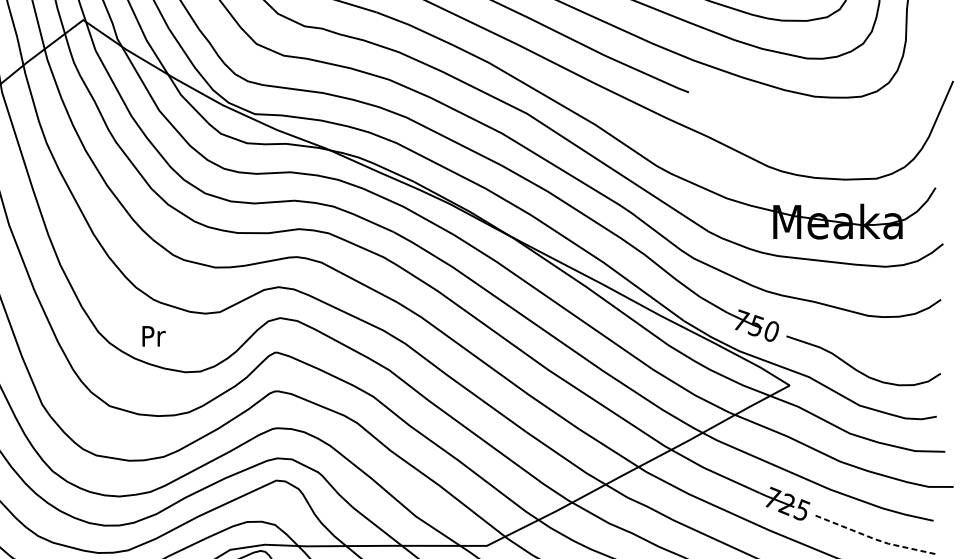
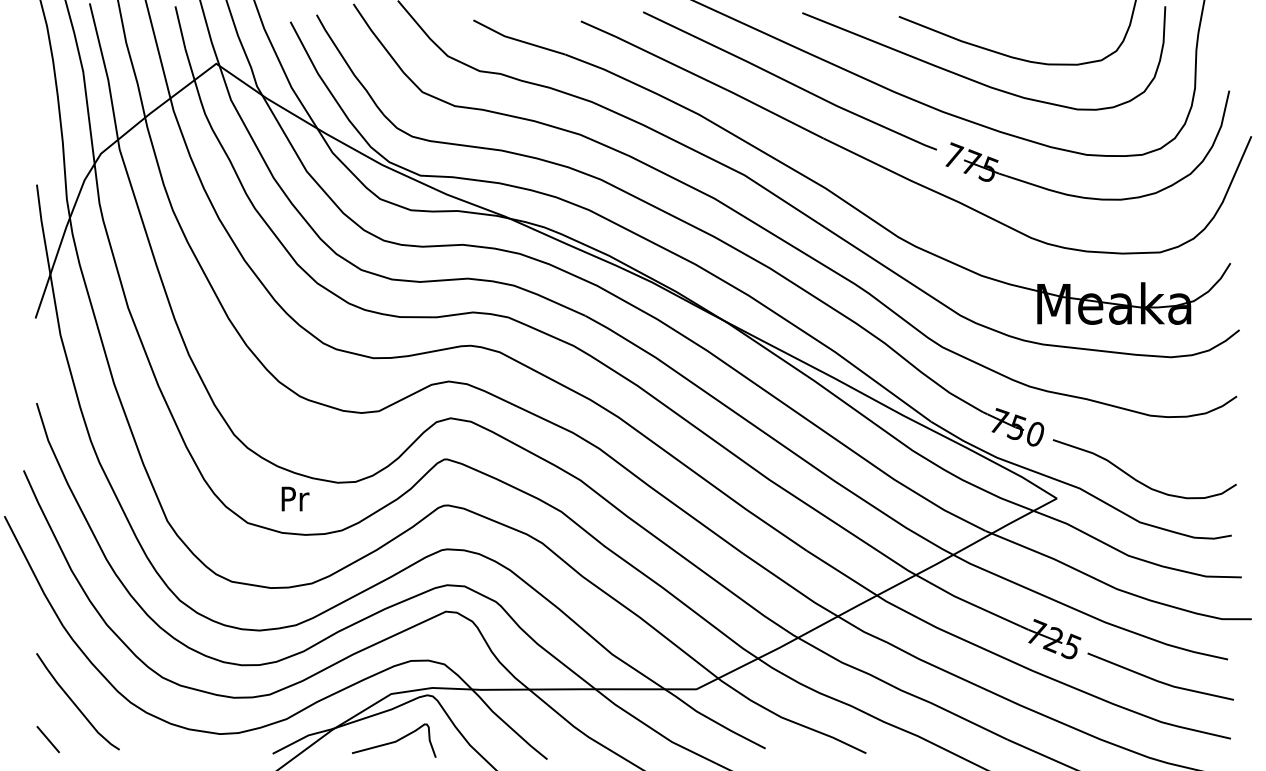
part: (807, 130) -> (1078, 195), added
text: (154, 335) -> (295, 498), moved
line: (876, 539) -> (1159, 681), dashed -> solid

